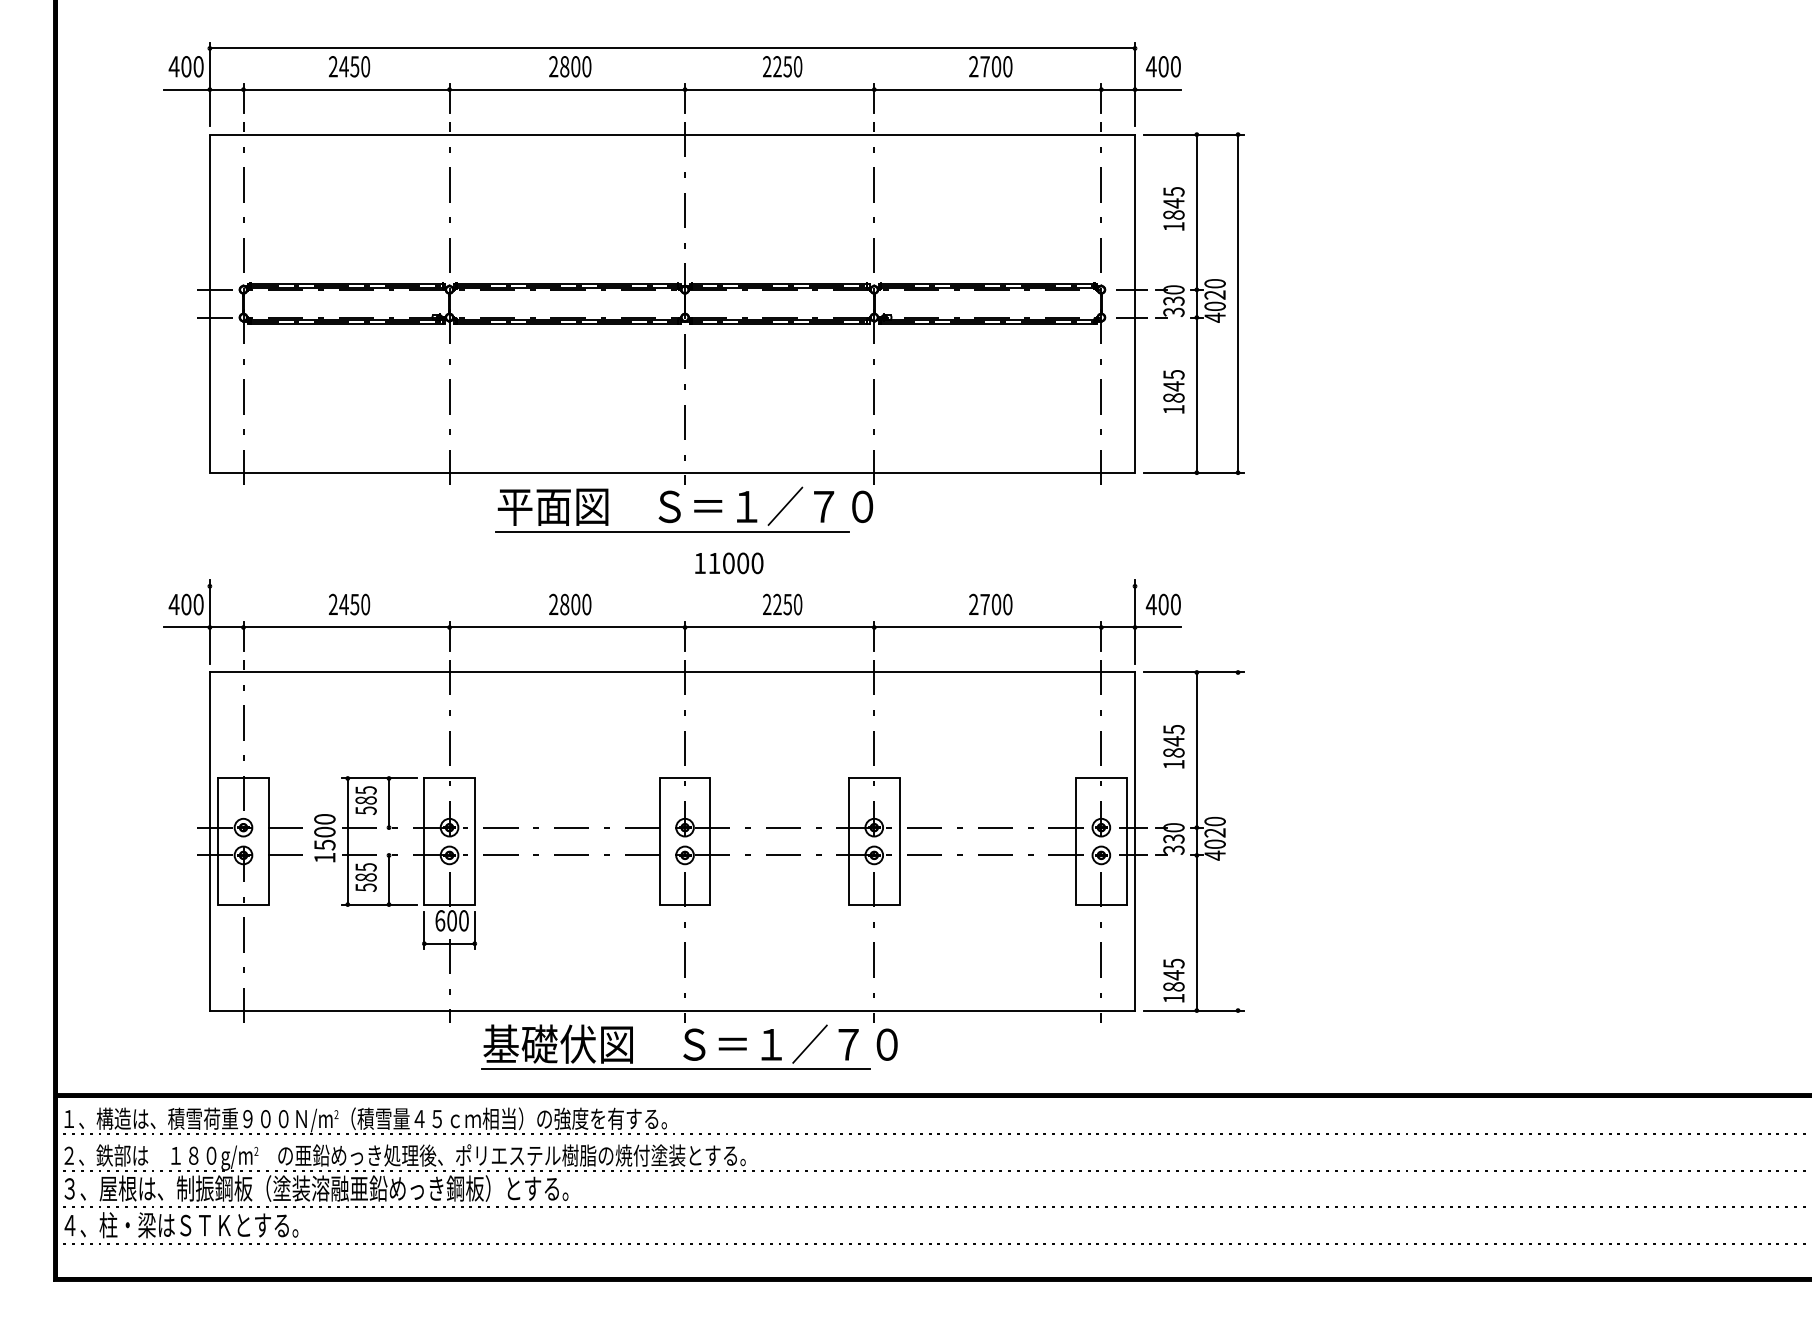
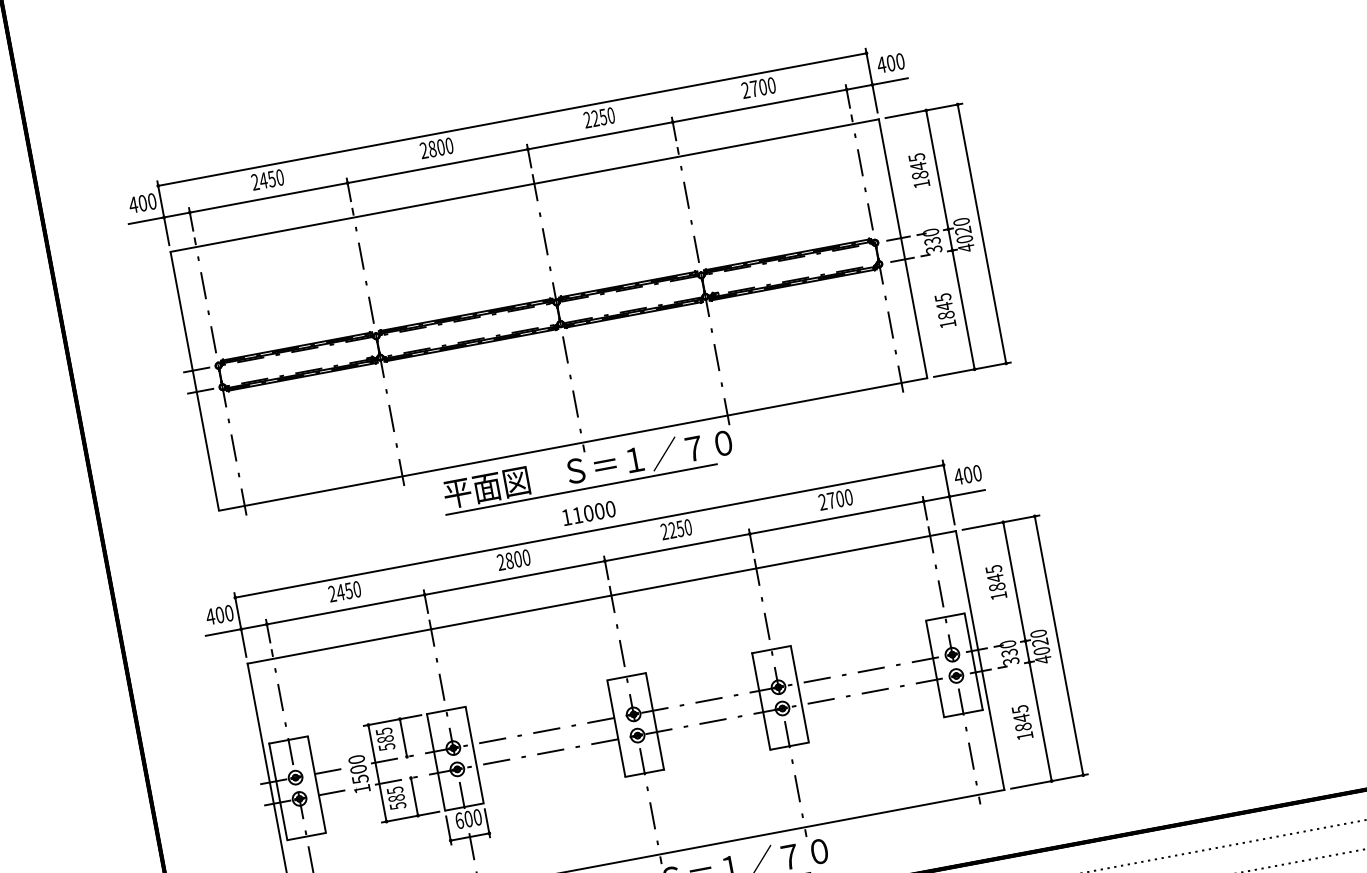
text: (729, 563) -> (589, 513), moved
line: (672, 586) -> (589, 531), added
line: (1238, 841) -> (1059, 645), added
text: (1173, 980) -> (1022, 722), moved

